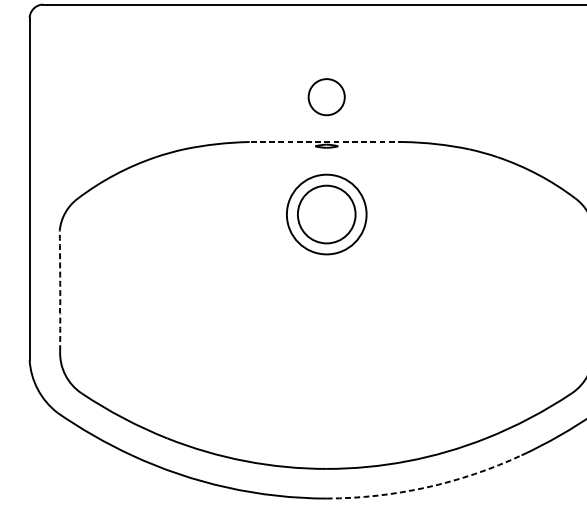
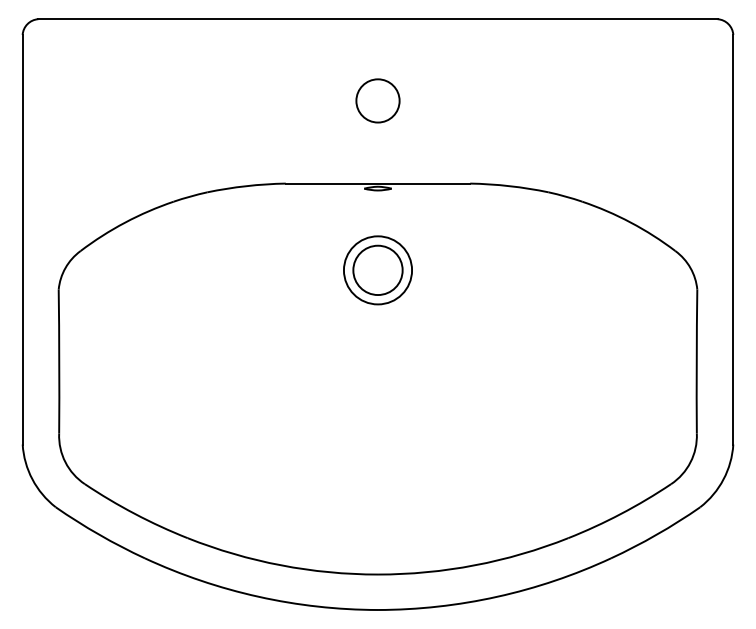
circle: (326, 96) -> (377, 100), moved
line: (326, 141) -> (377, 183), dashed -> solid
part: (326, 214) -> (377, 270), size x0.71
arc: (60, 290) -> (59, 361), dashed -> solid
arc: (426, 487) -> (497, 596), dashed -> solid

